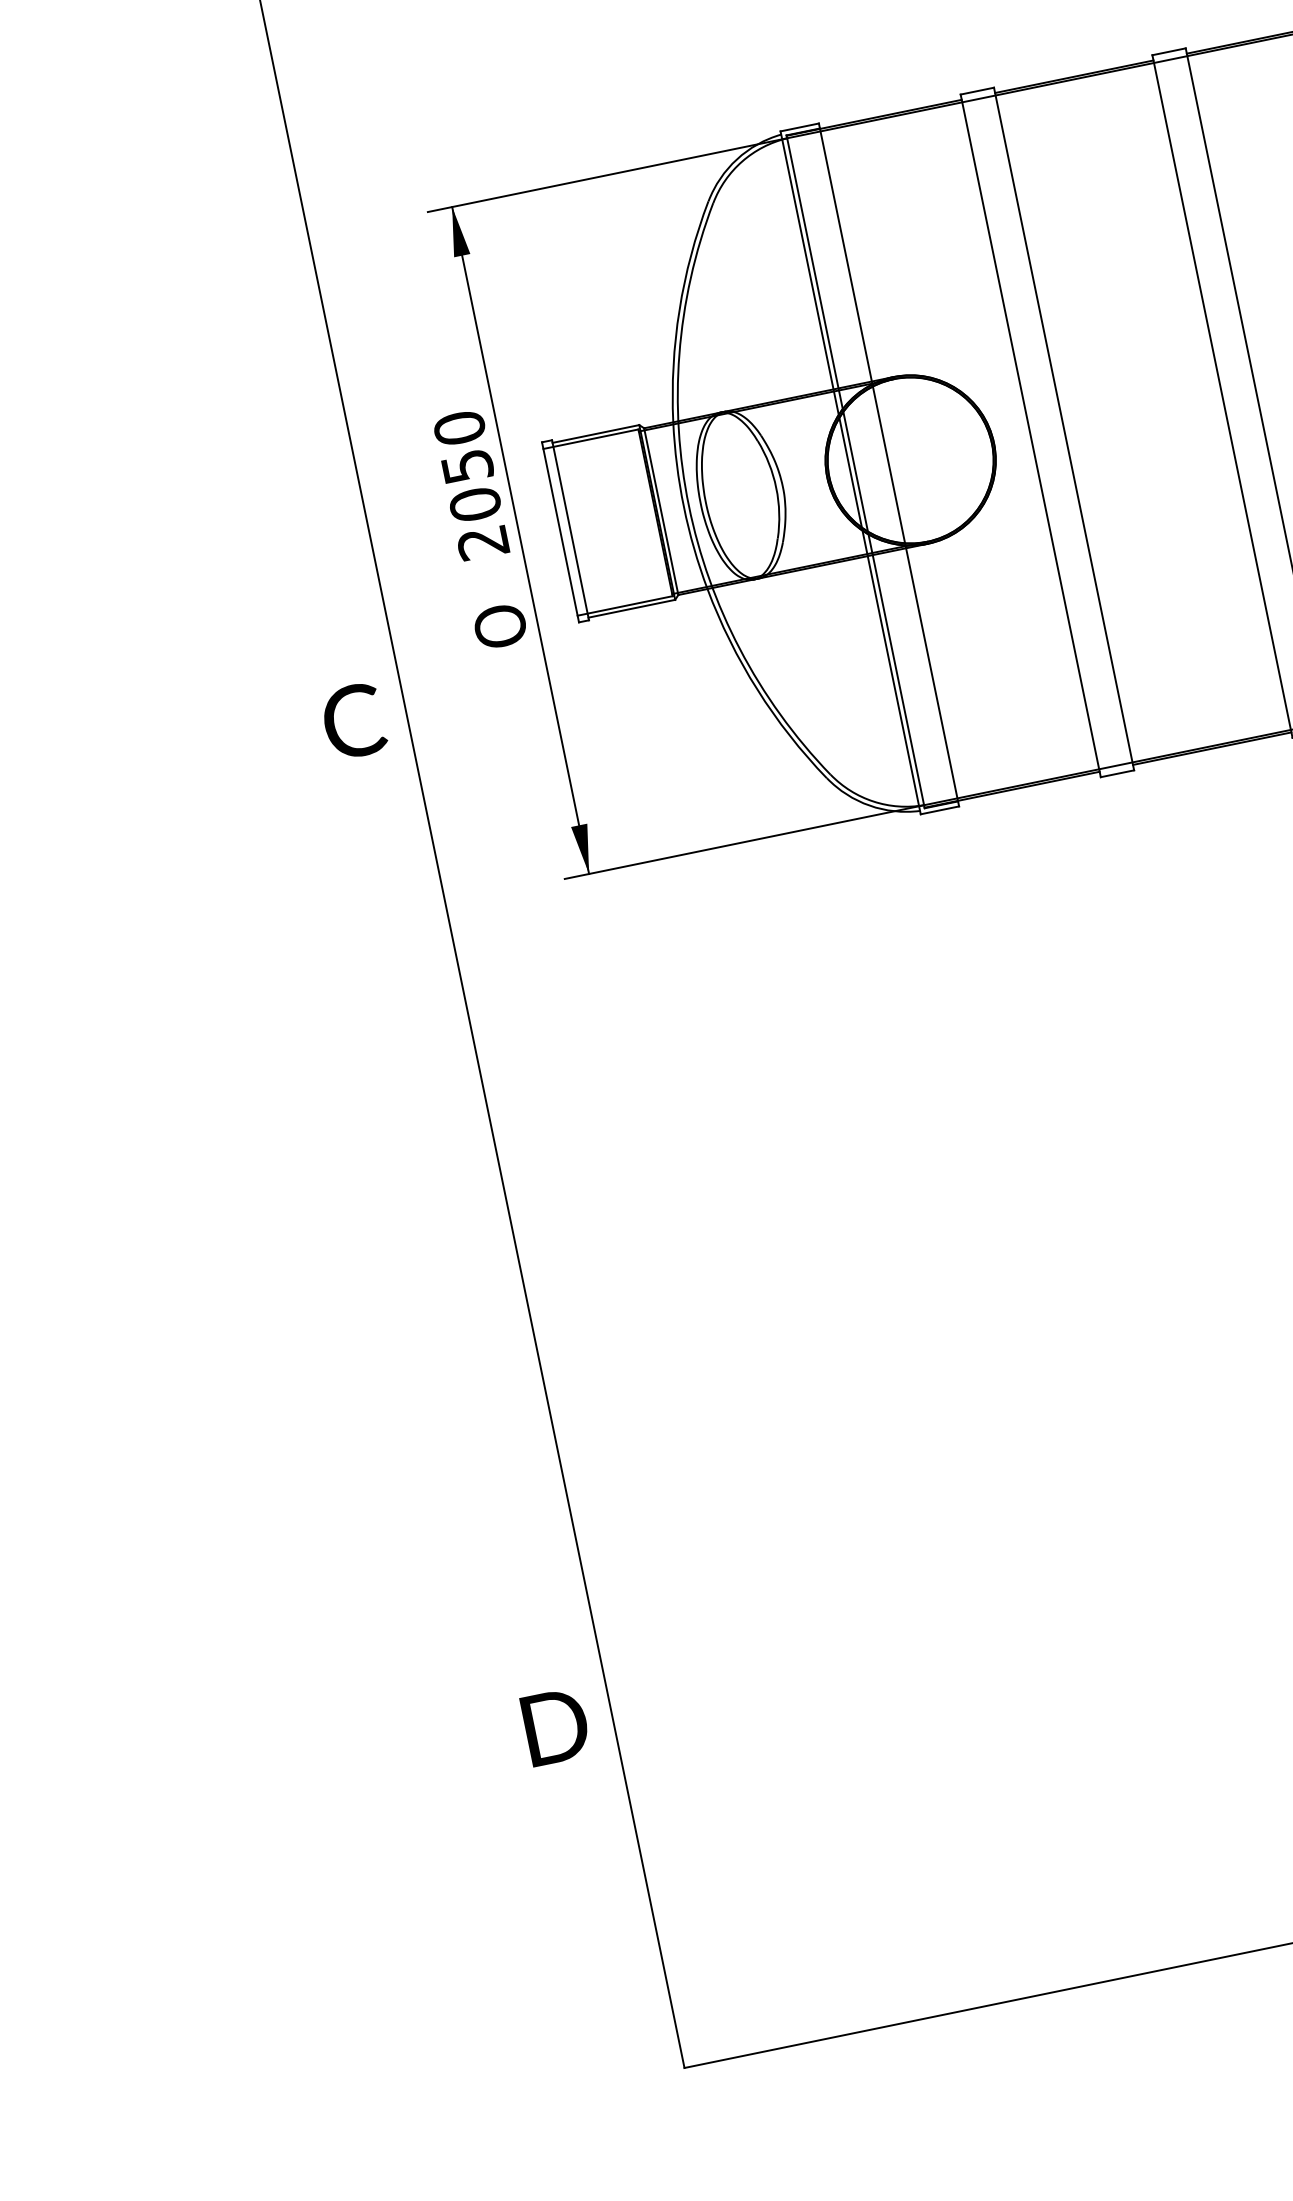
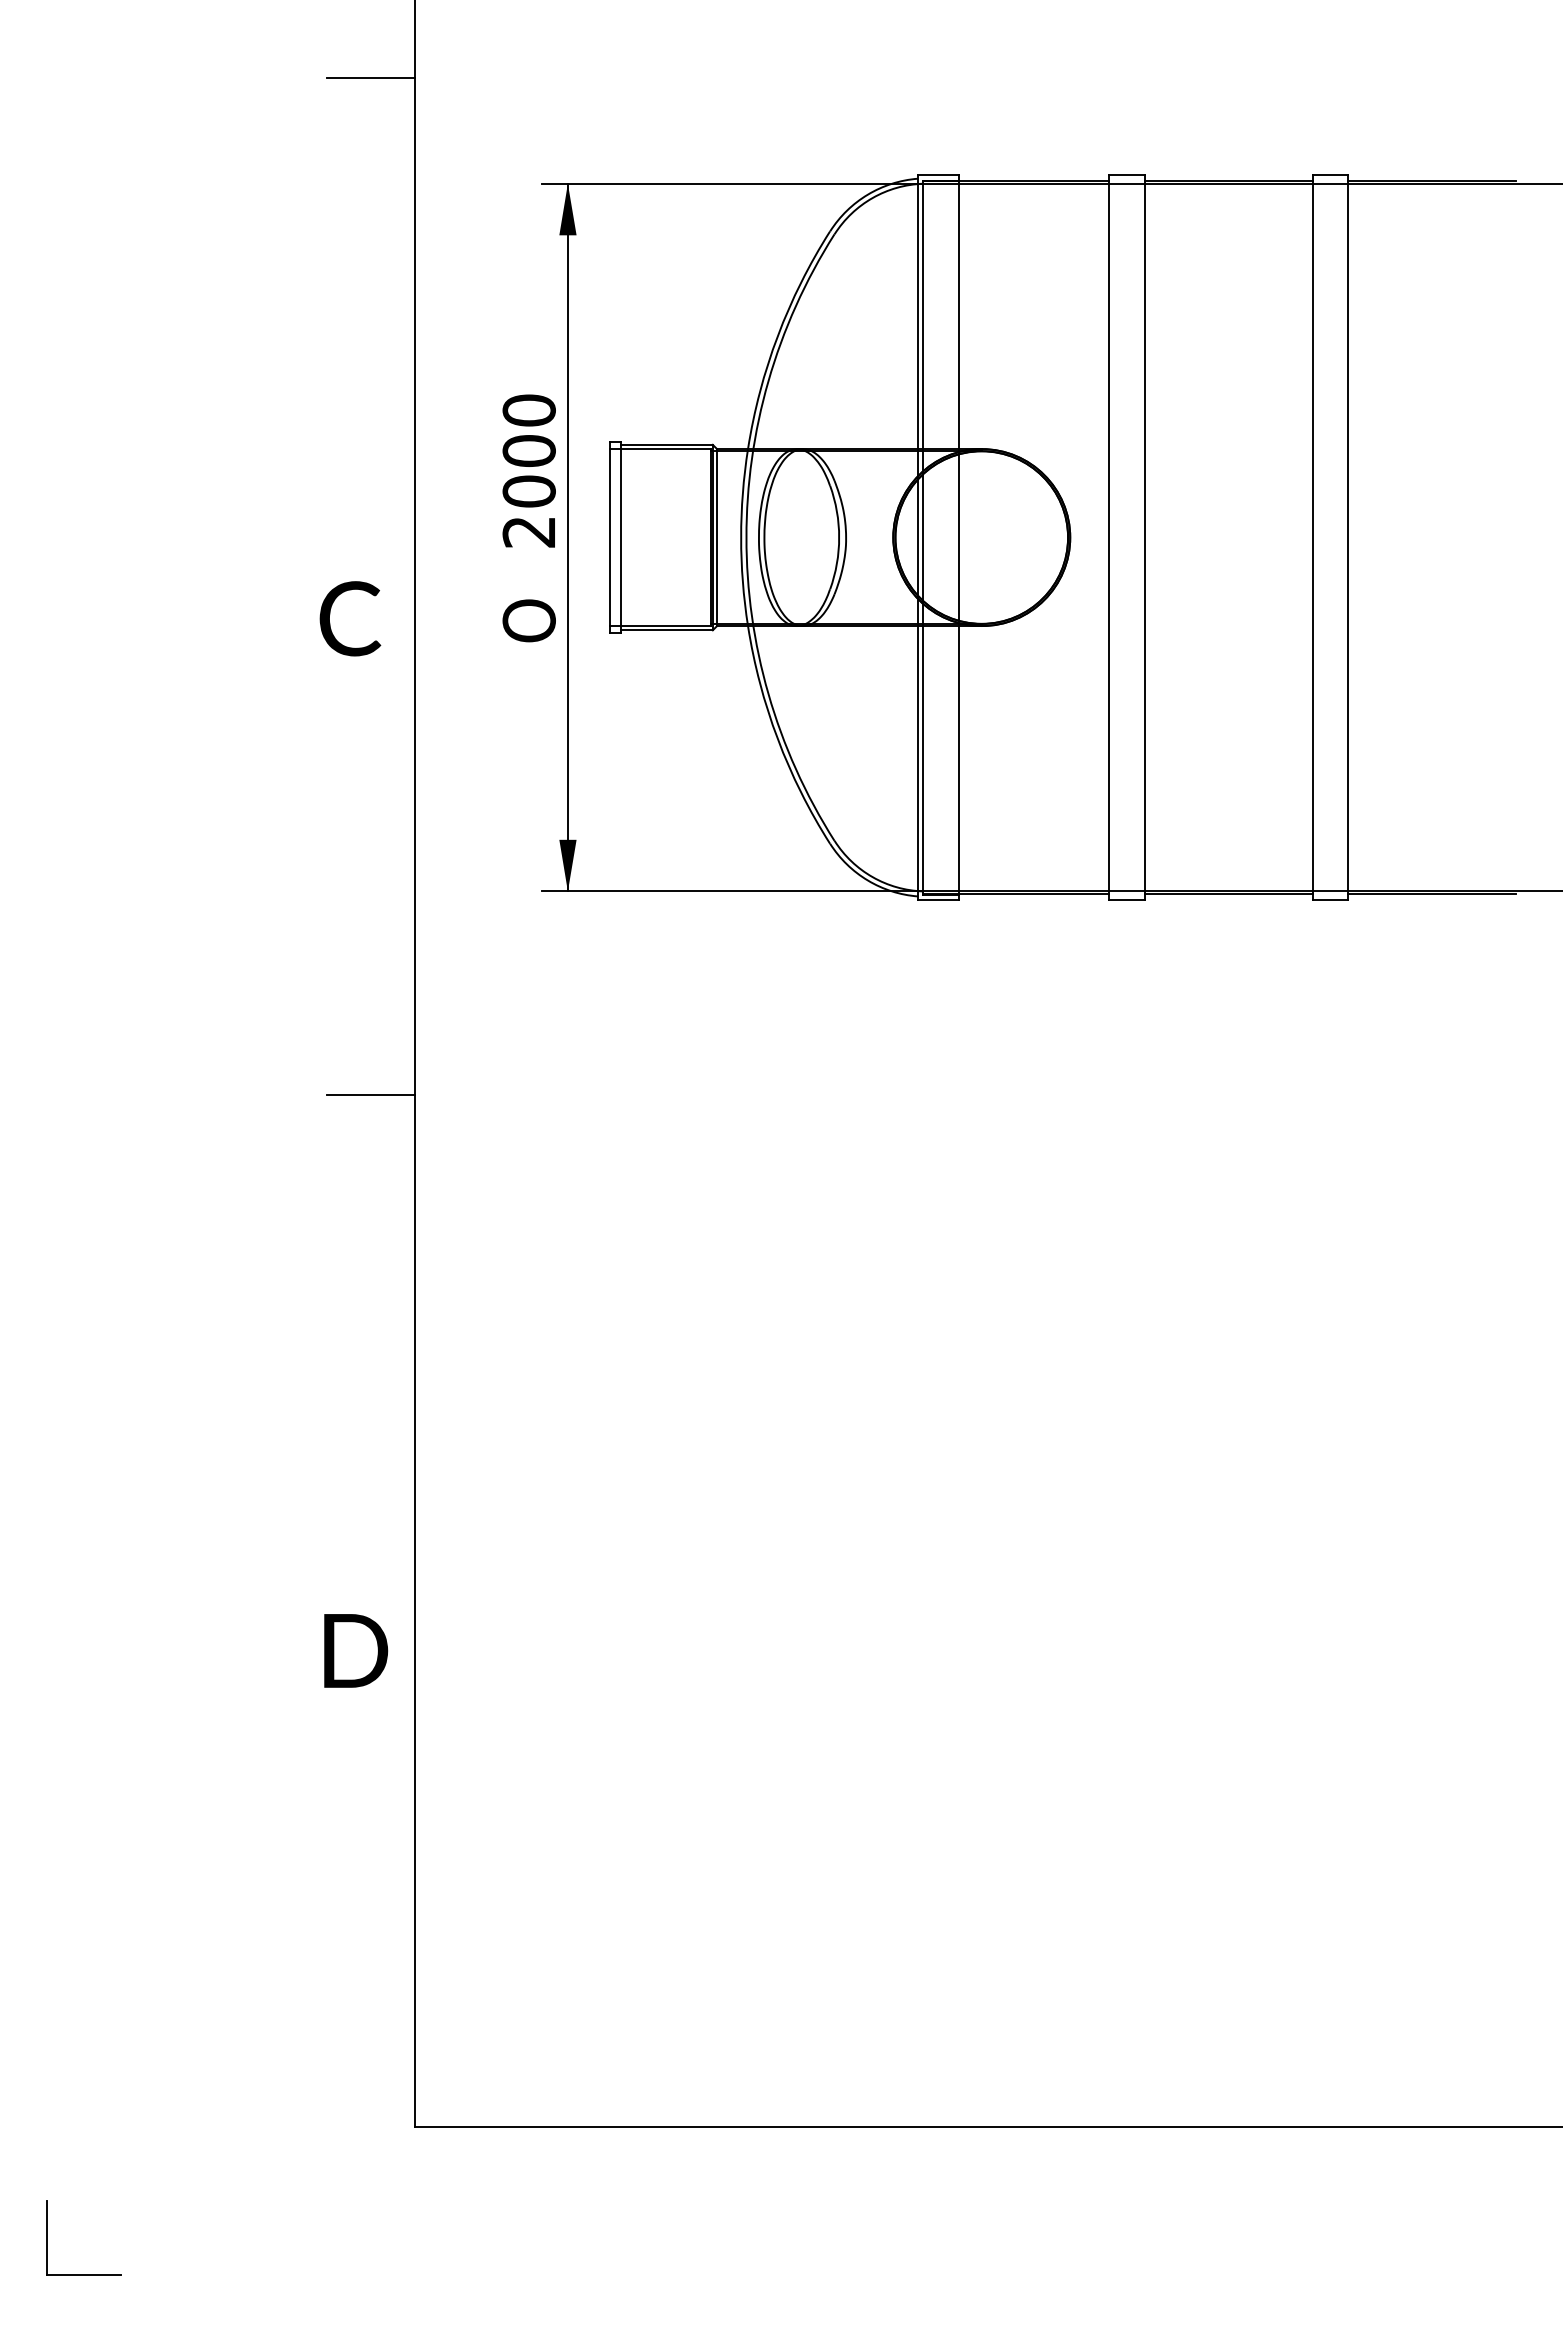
line: (246, 144) -> (371, 77), added
text: (466, 466) -> (528, 450), 2050 -> 2000
text: (354, 720) -> (350, 618), moved
line: (443, 1104) -> (371, 1095), added
text: (556, 1726) -> (356, 1650), moved

